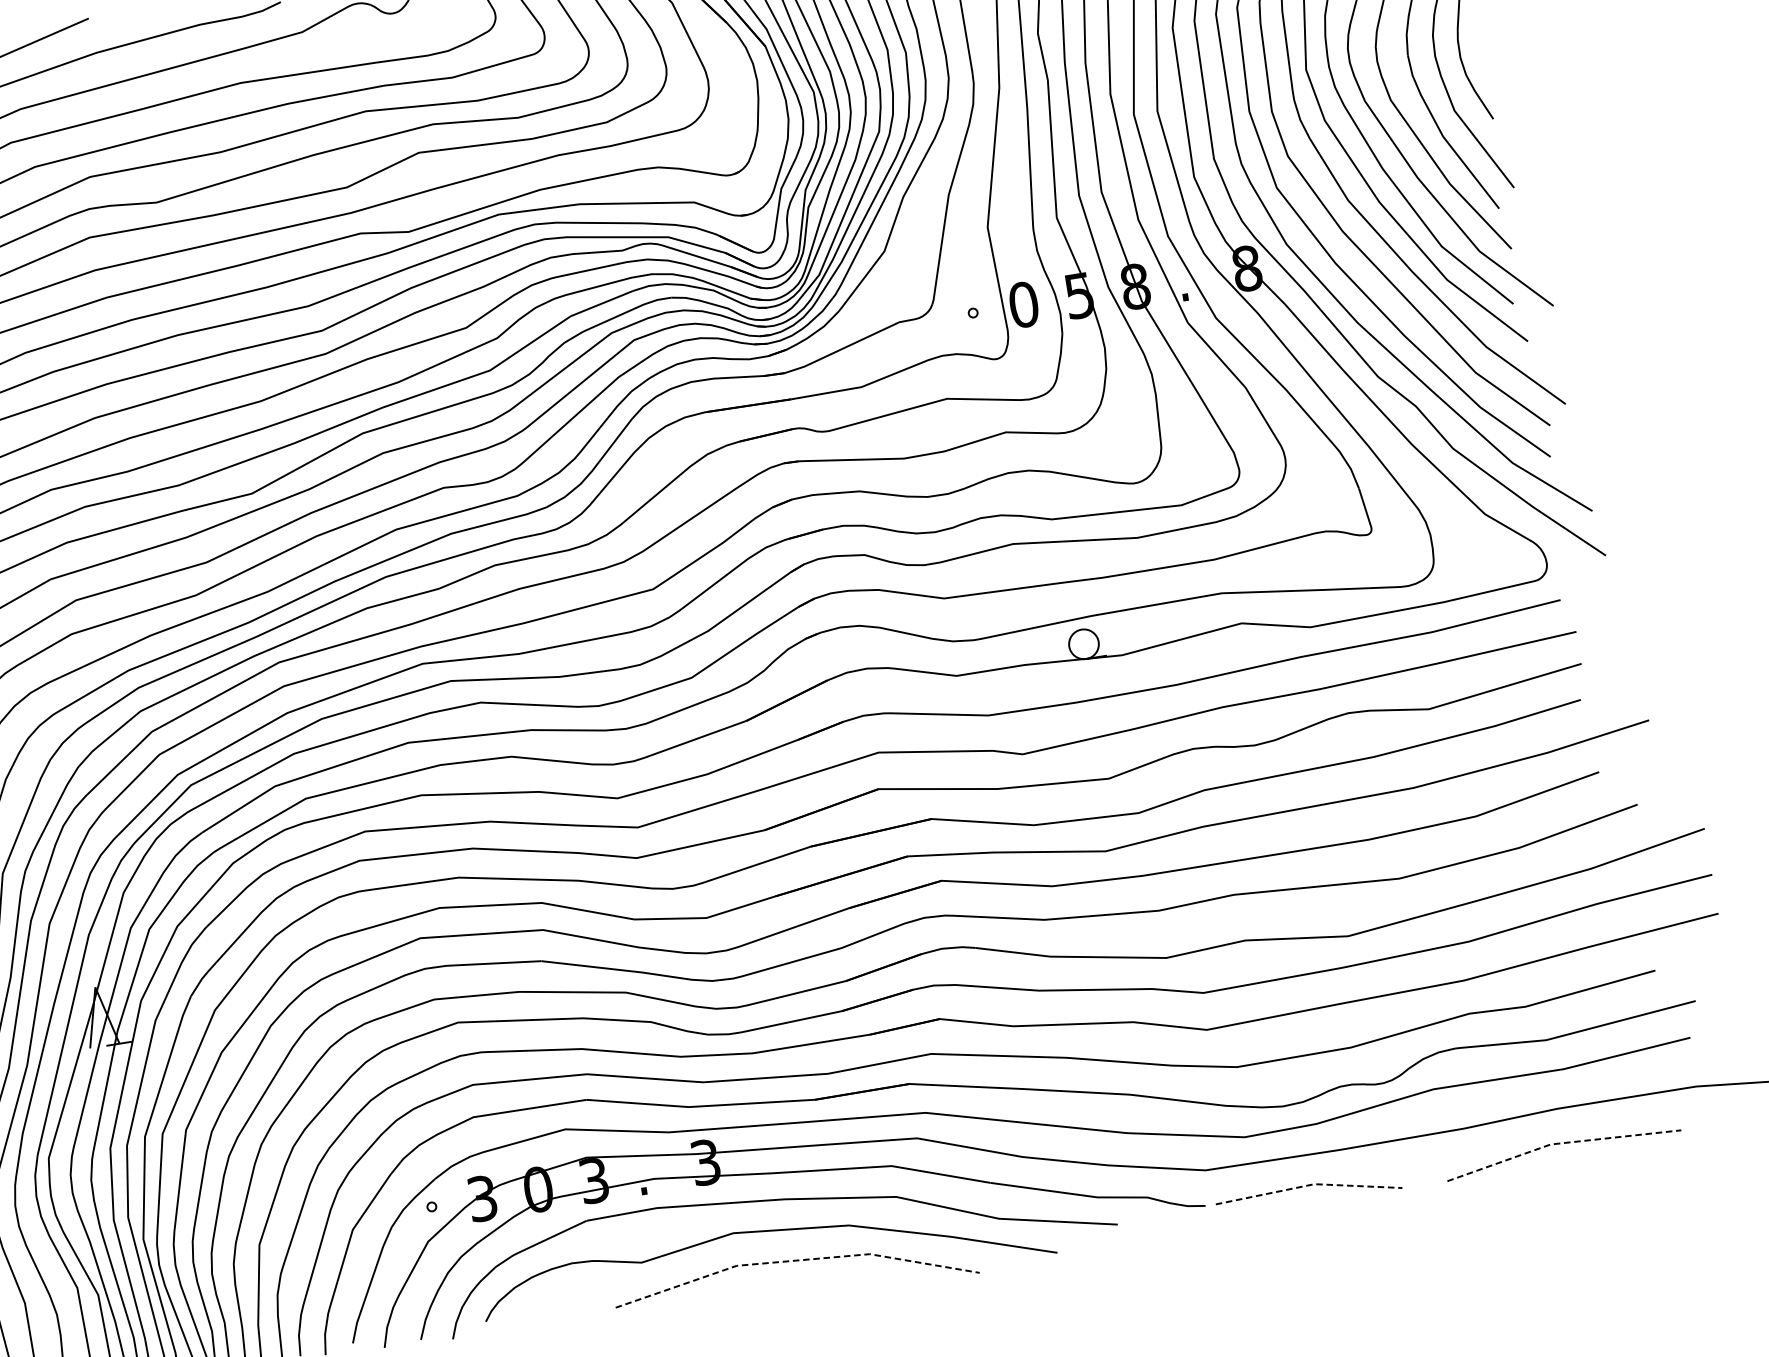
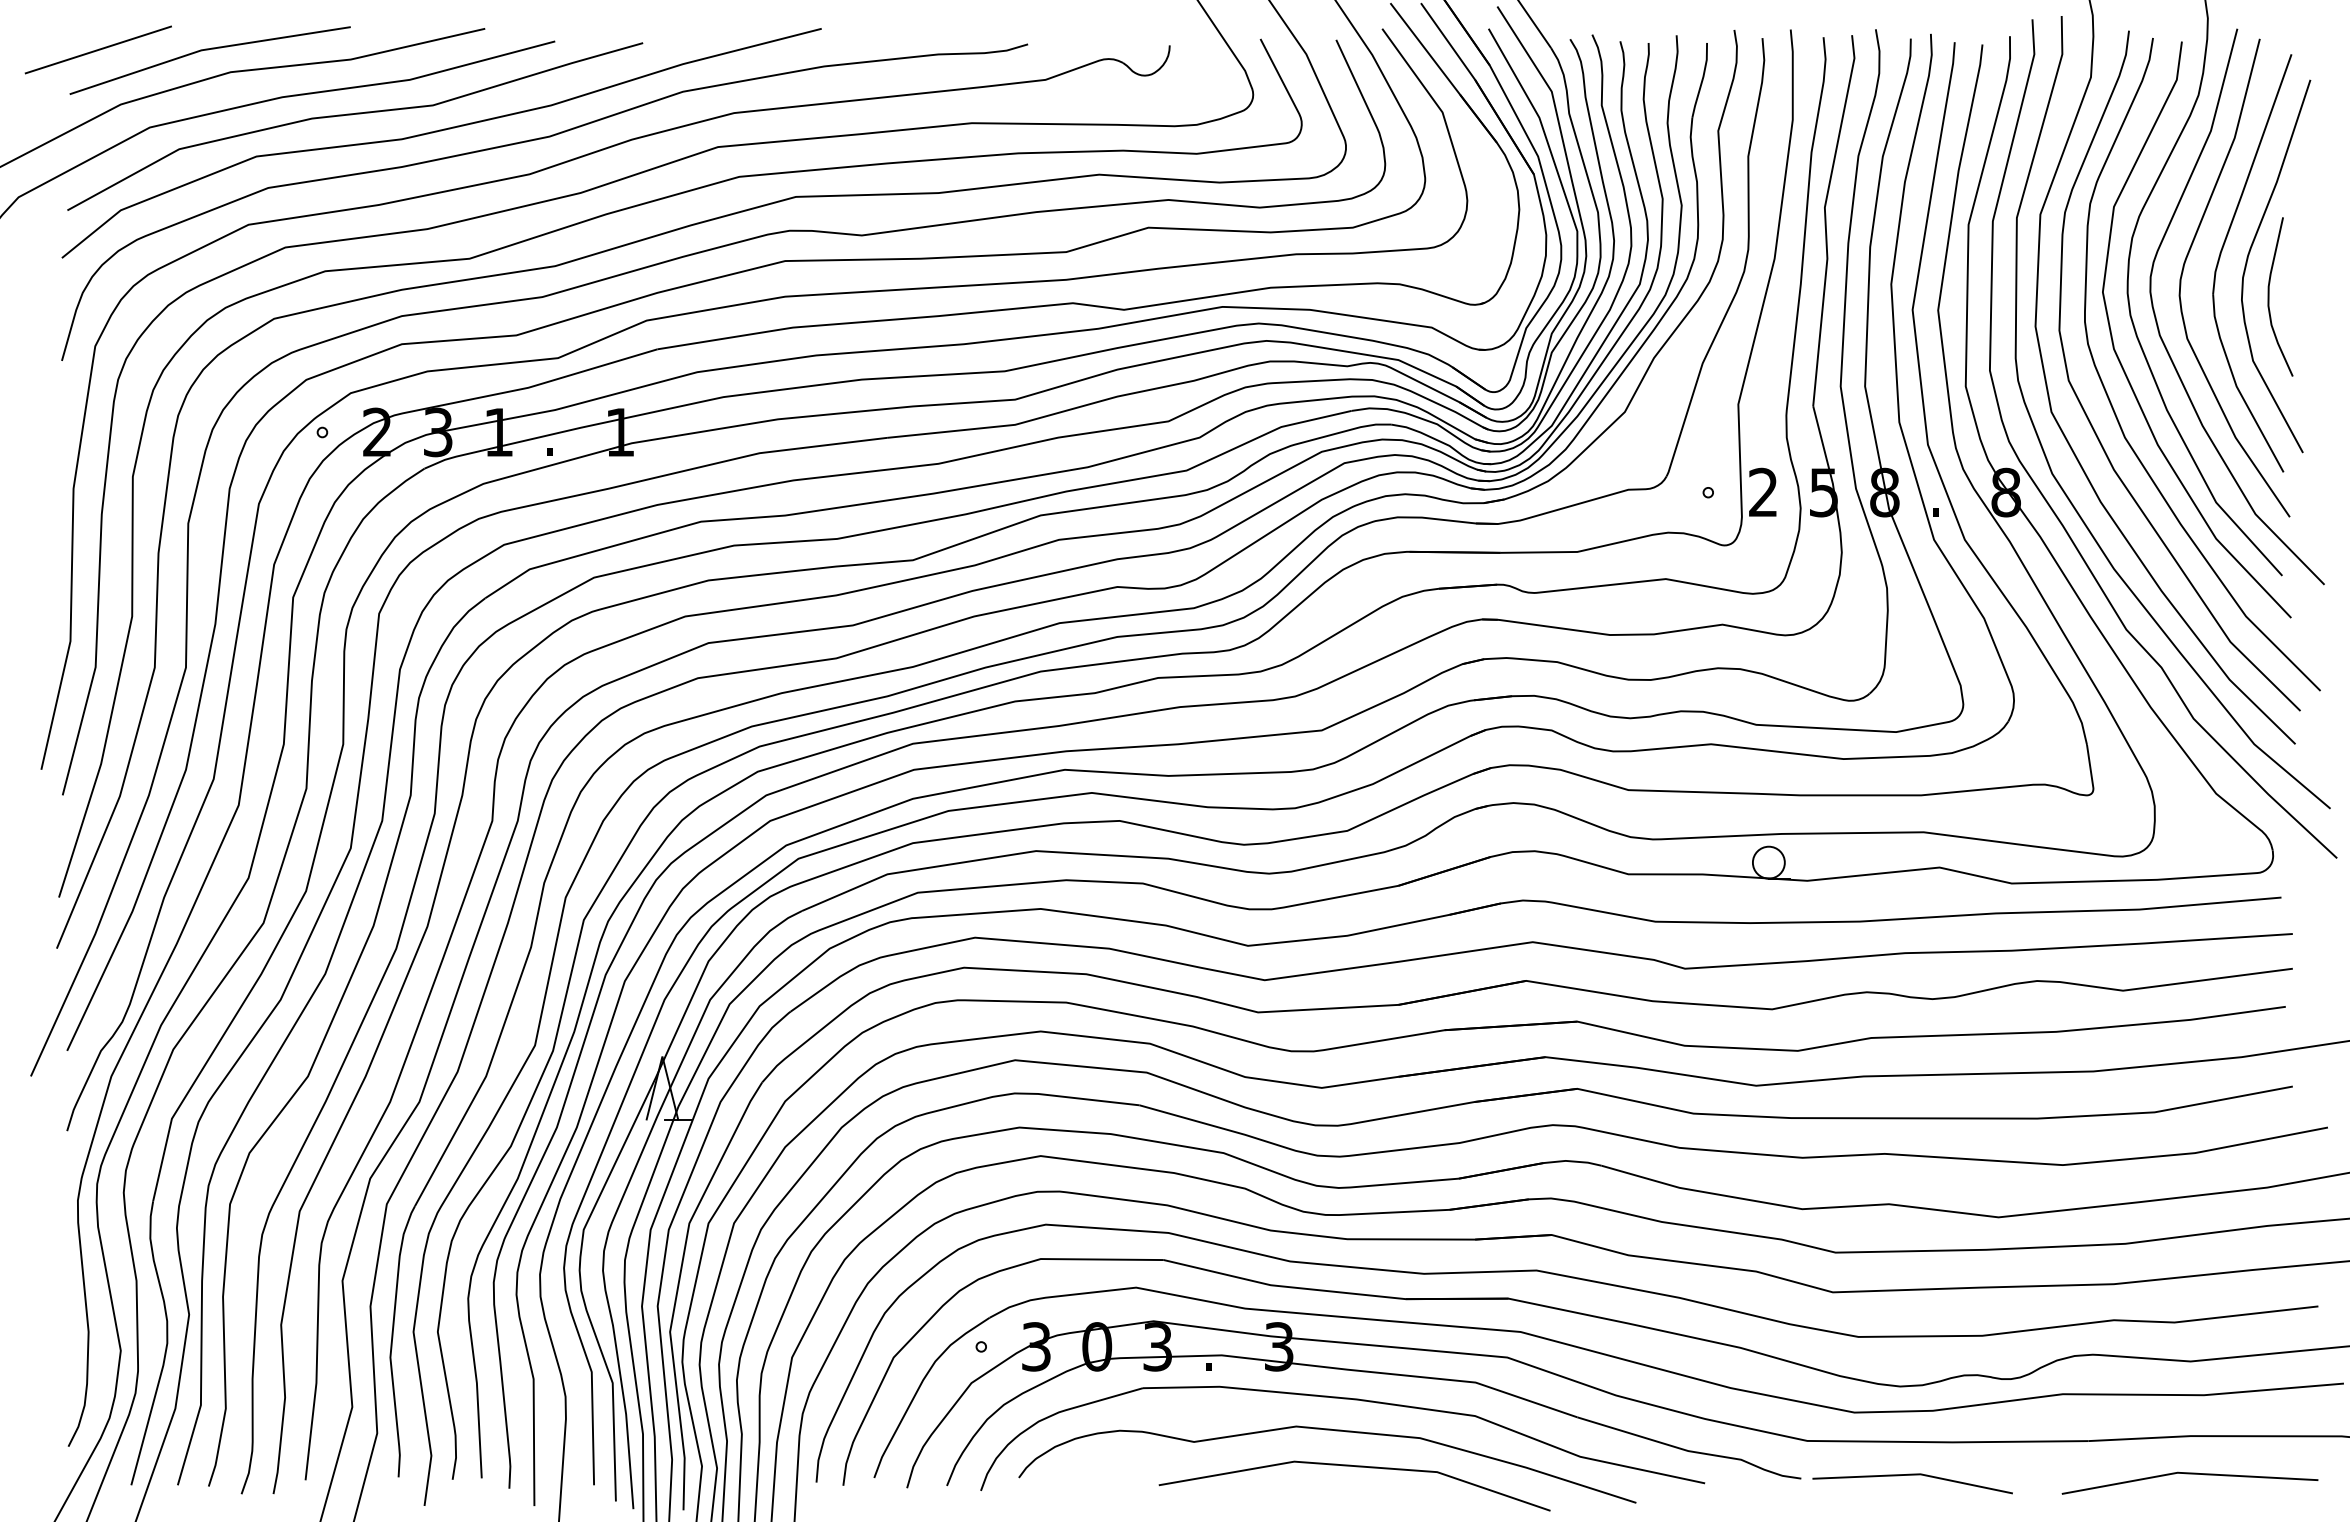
text: (1023, 304) -> (1763, 492), 0 -> 2
line: (1560, 1143) -> (2188, 1473), dashed -> solid
line: (1309, 1185) -> (1914, 1474), dashed -> solid
line: (794, 1261) -> (1356, 1466), dashed -> solid

